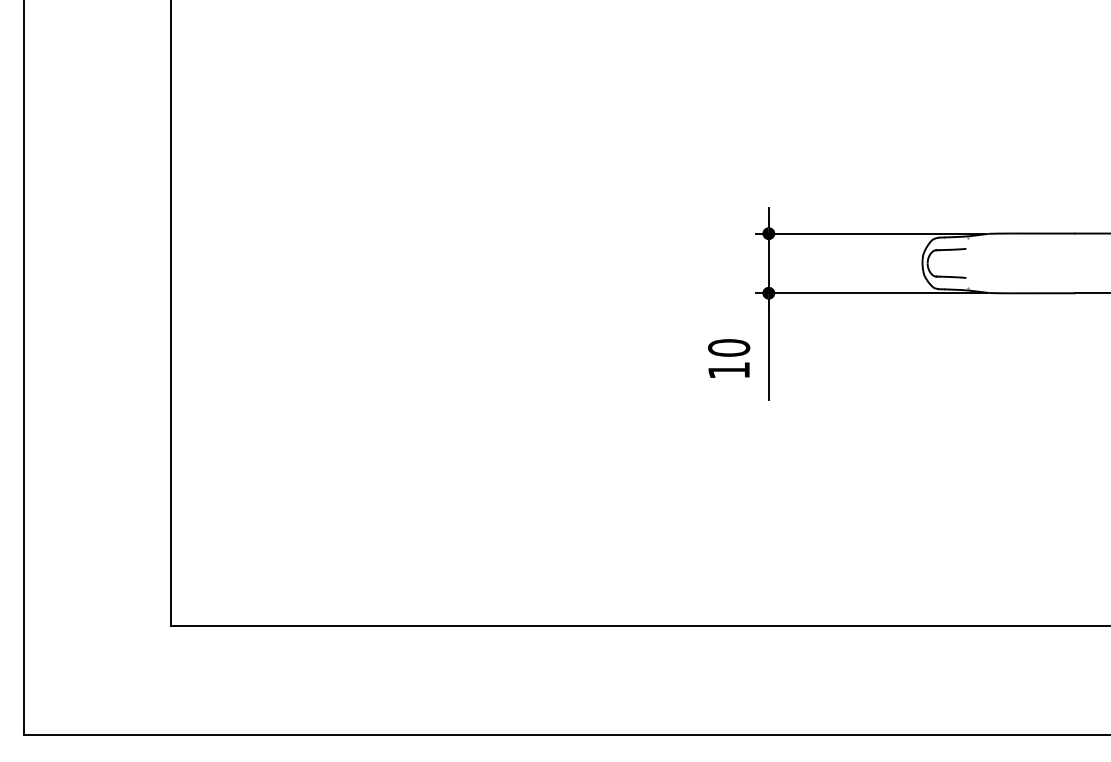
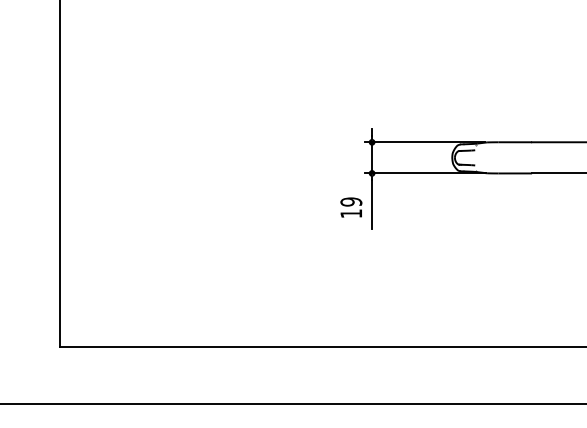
text: (729, 347) -> (351, 201), 10 -> 19

